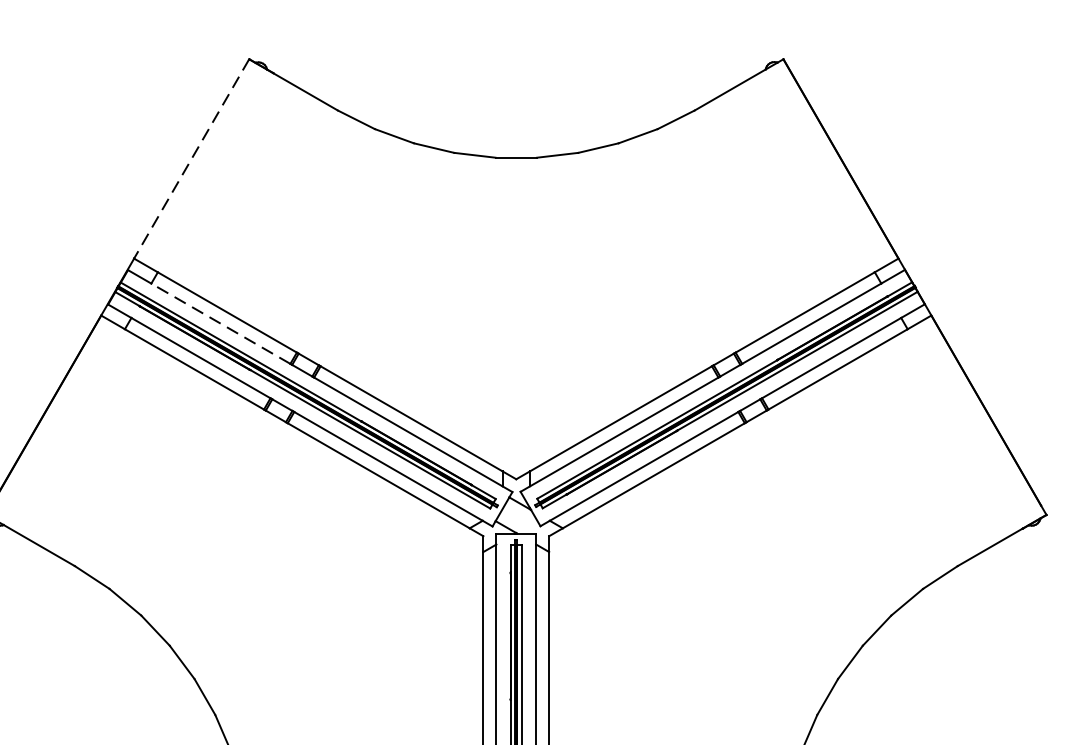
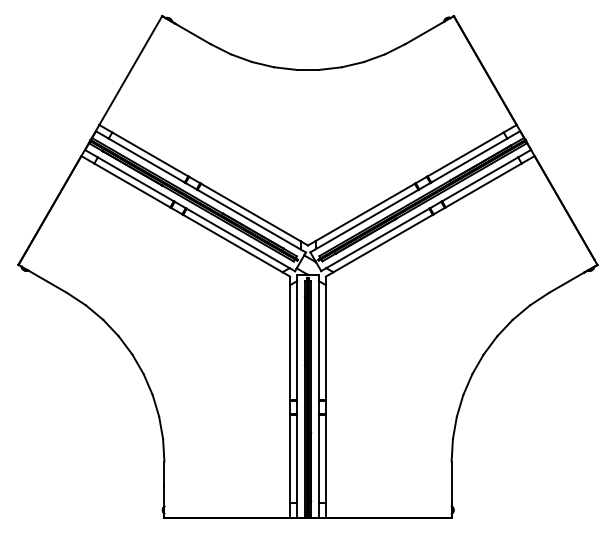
line: (191, 158) -> (130, 70), dashed -> solid
line: (220, 323) -> (146, 160), dashed -> solid

